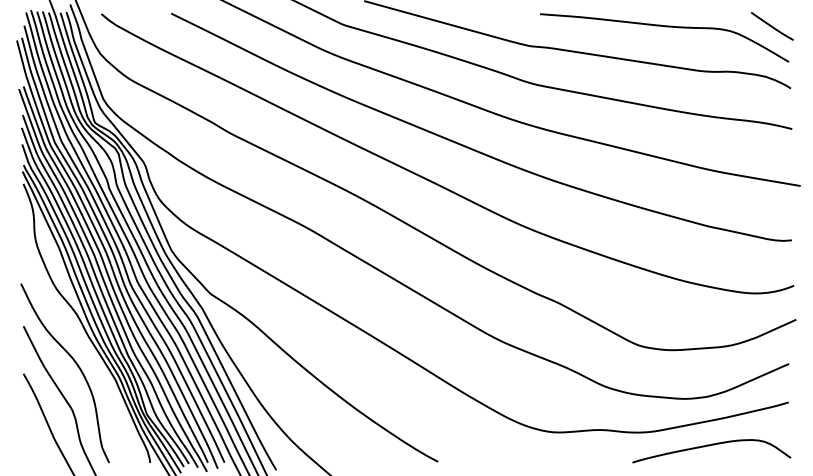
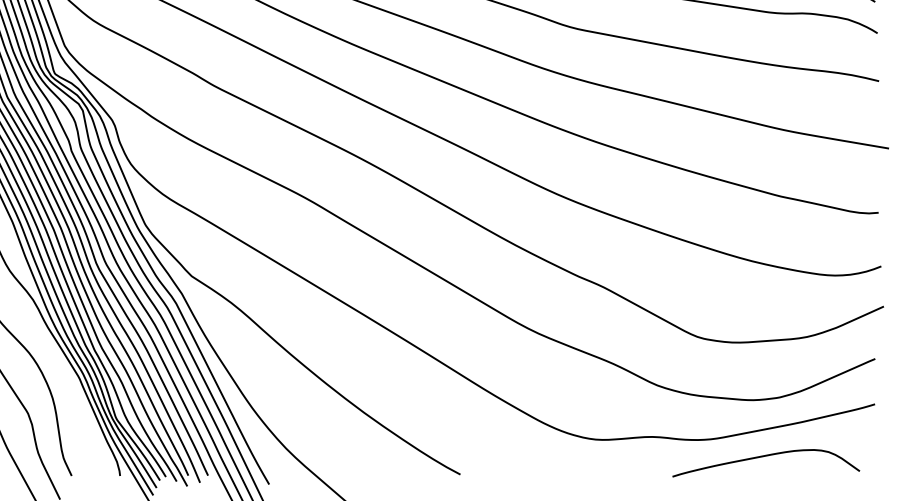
curve: (709, 446) -> (763, 457), moved

